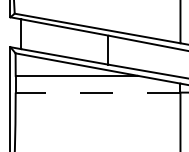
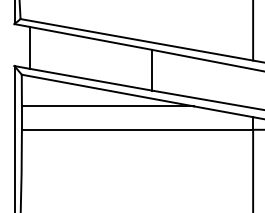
line: (97, 92) -> (136, 129), dashed -> solid

